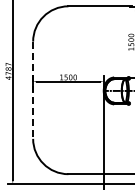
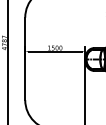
line: (33, 90) -> (25, 59), dashed -> solid

